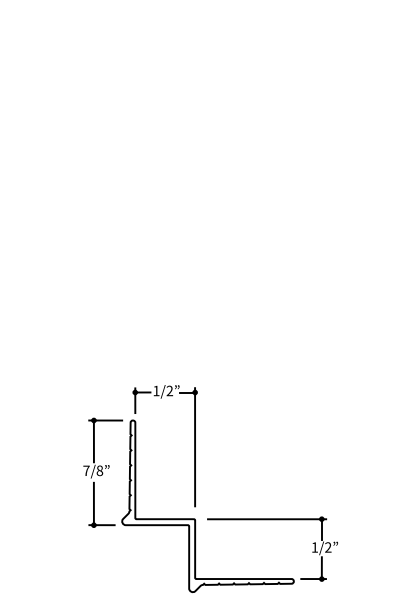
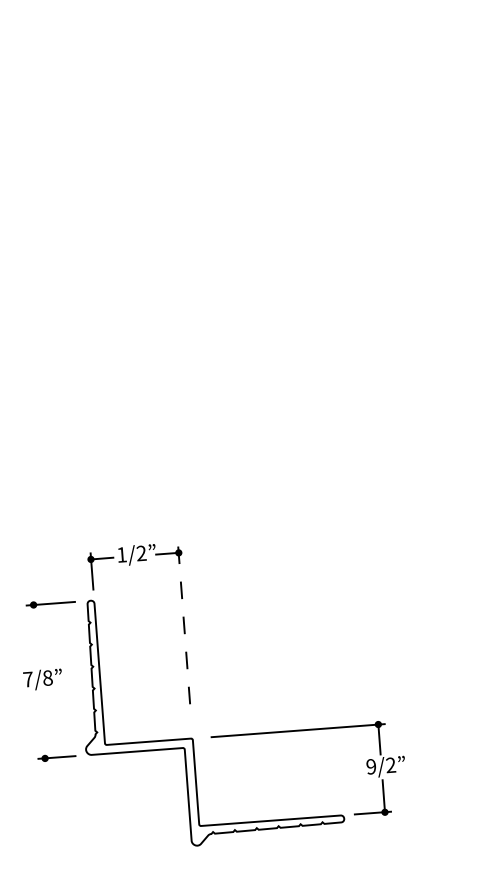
line: (93, 441) -> (35, 635), removed
line: (195, 447) -> (185, 633), solid -> dashed
line: (93, 503) -> (42, 726), removed
text: (314, 547) -> (370, 766), 1/2 -> 9/2

